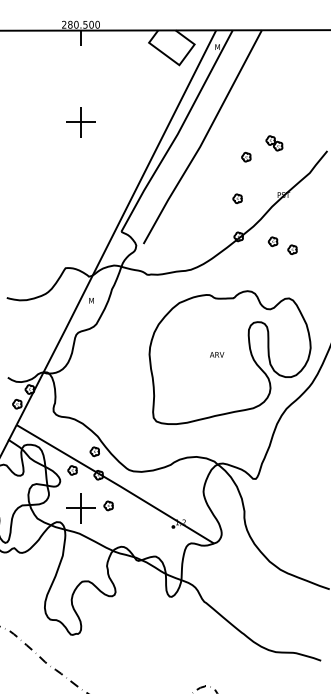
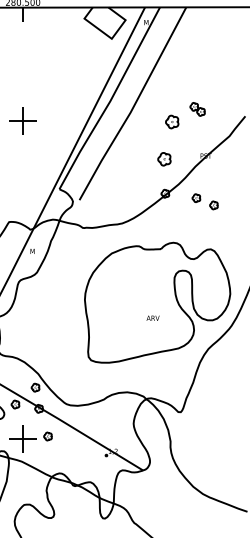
part: (80, 122) -> (22, 121), moved
part: (246, 156) -> (172, 121), size x1.6
part: (237, 198) -> (164, 159), size x1.6
text: (217, 354) -> (153, 317), moved

